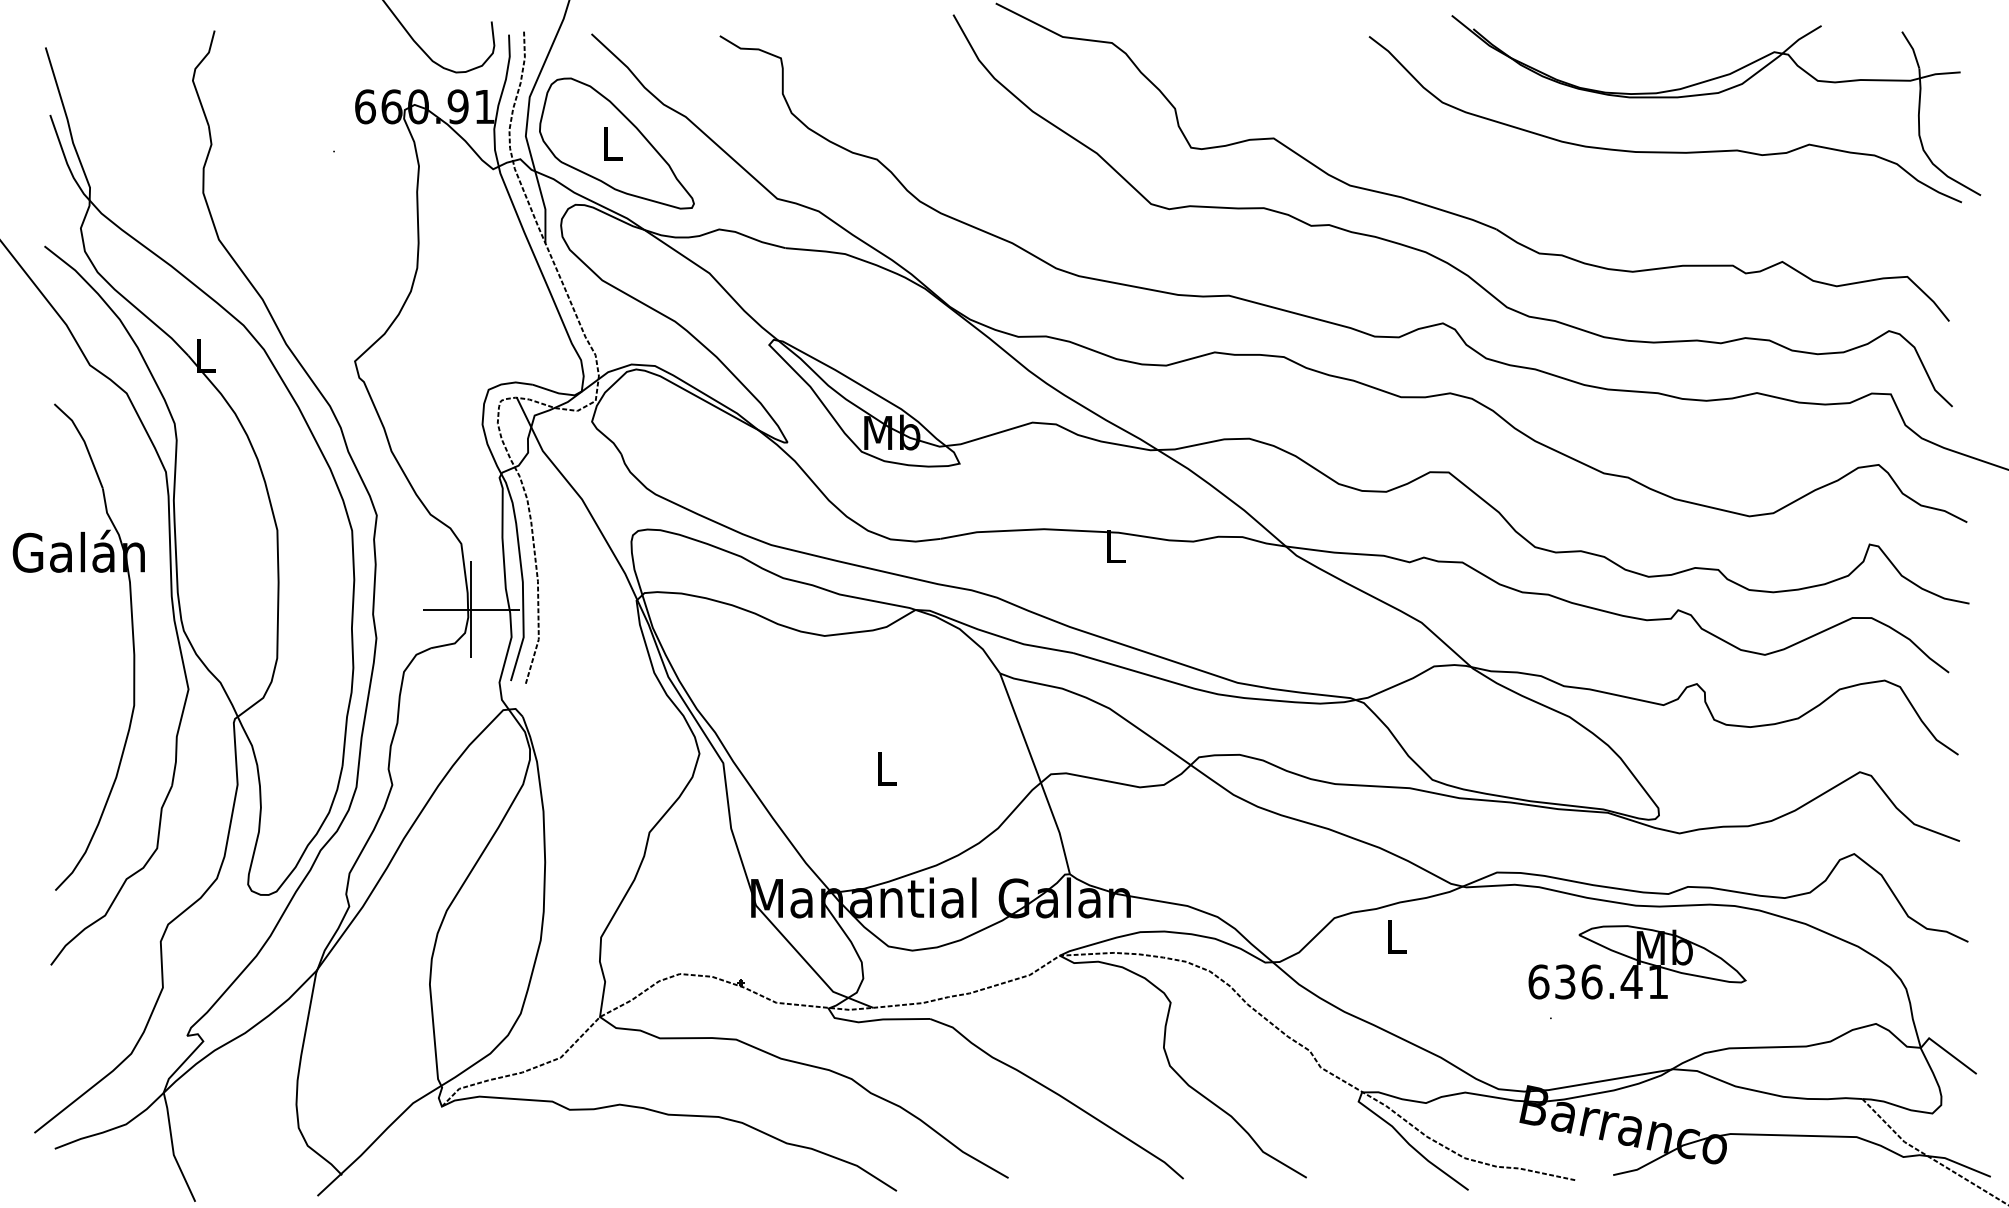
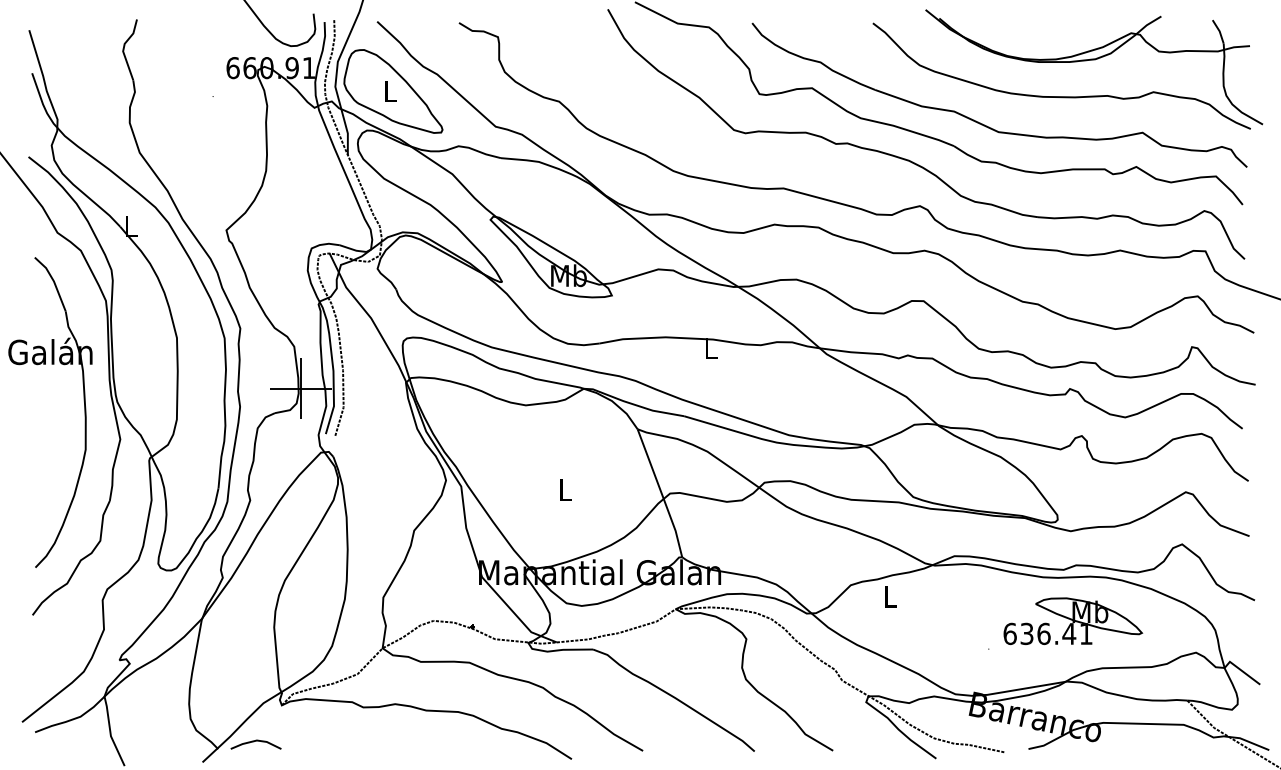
part: (1551, 198) -> (989, 126), added
part: (1638, 962) -> (1073, 621), moved
line: (397, 1164) -> (253, 742), added

